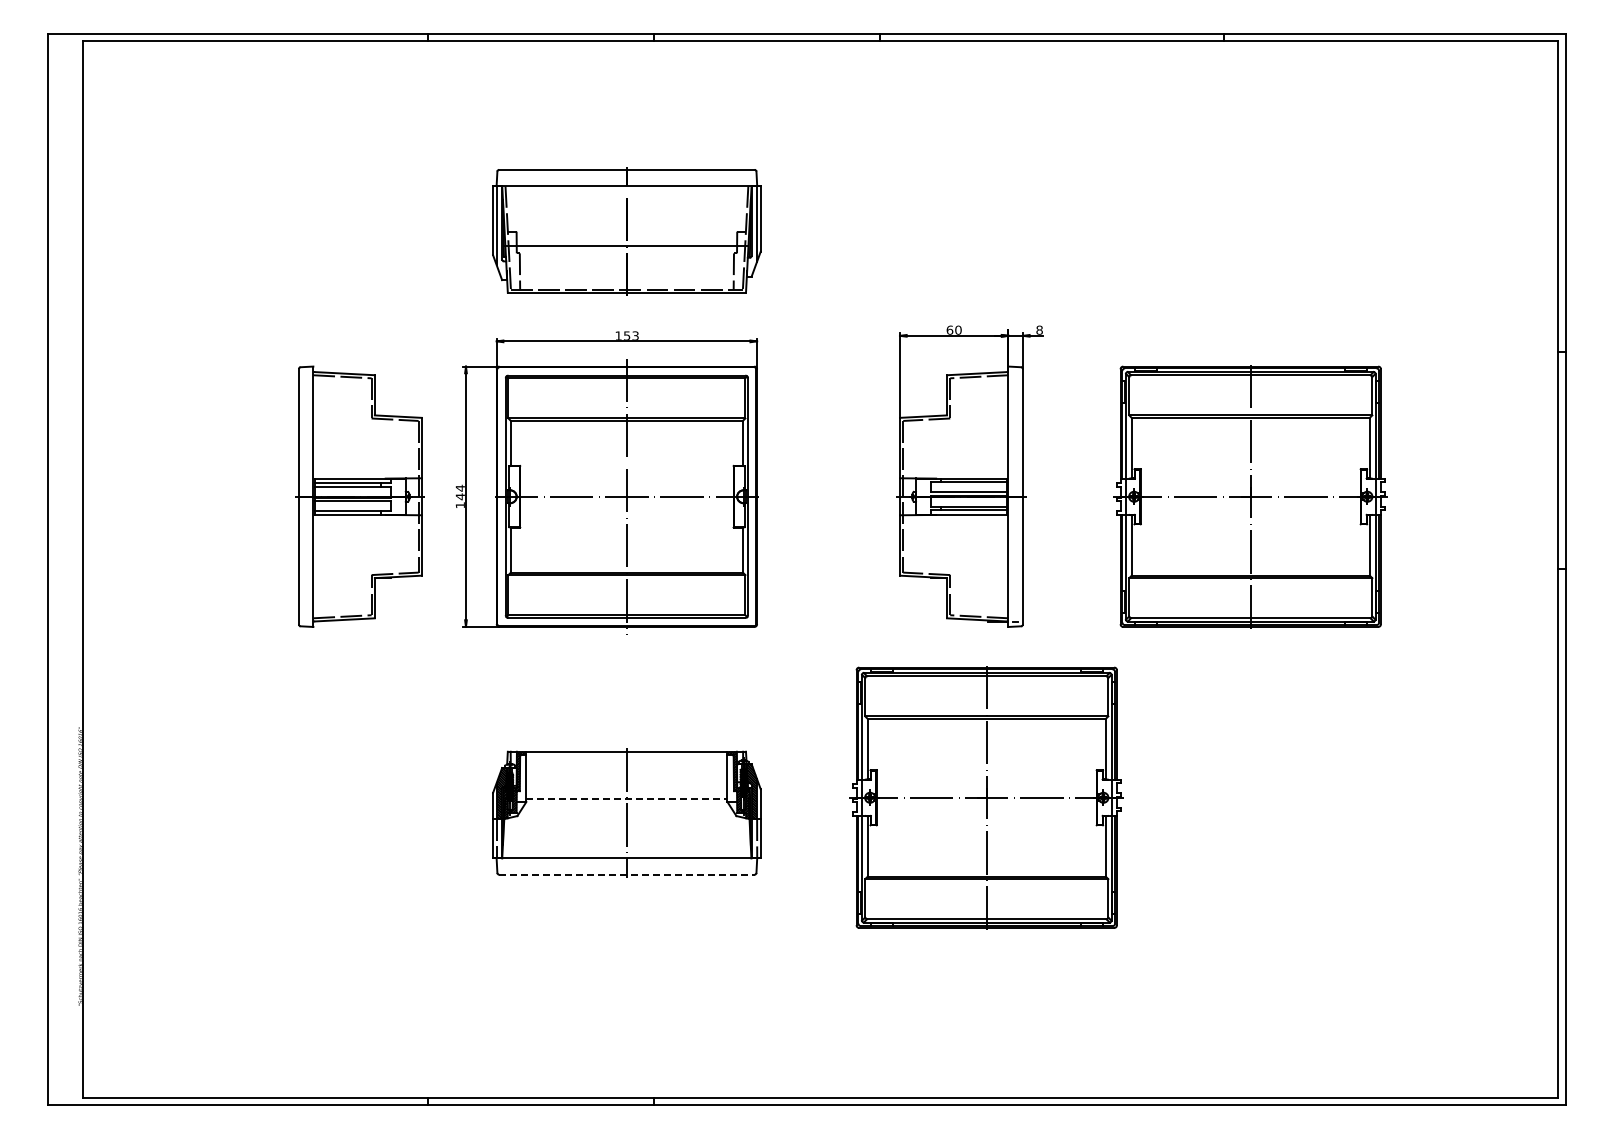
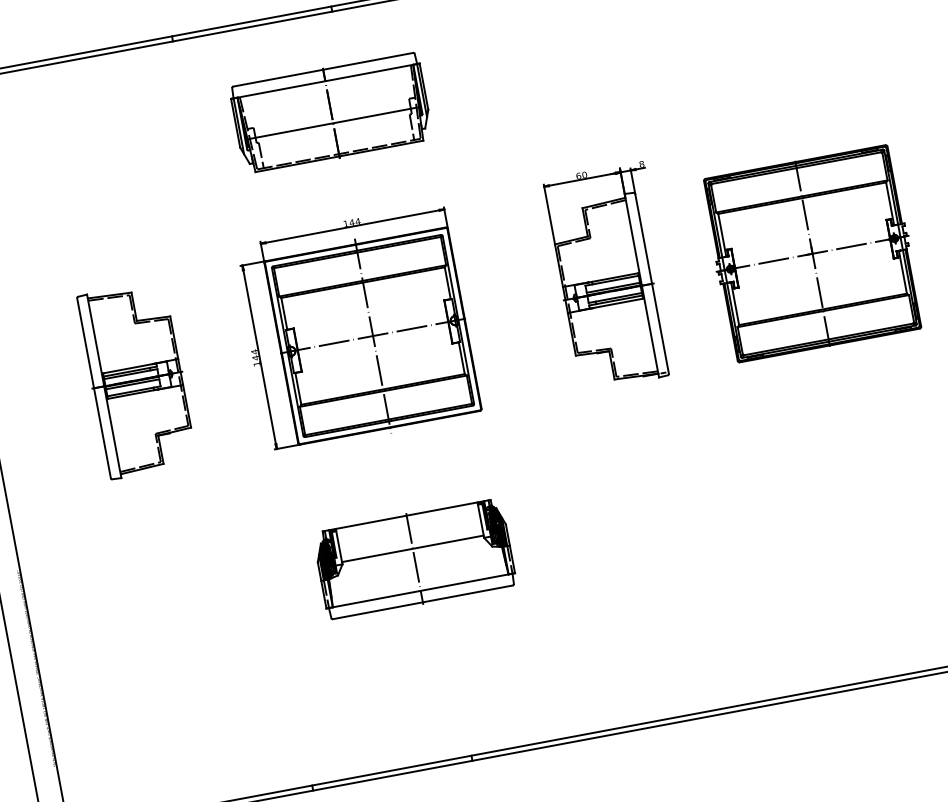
part: (626, 231) -> (331, 113), moved
text: (631, 335) -> (355, 221), 153 -> 144
part: (359, 496) -> (136, 380), moved
part: (986, 797) -> (666, 500), removed
line: (626, 798) -> (412, 548), dashed -> solid
line: (626, 874) -> (422, 602), dashed -> solid

